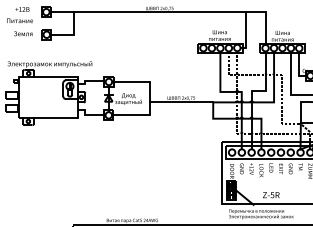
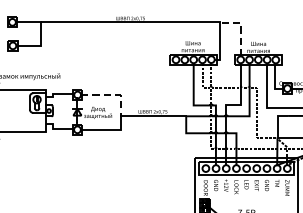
line: (265, 18) -> (240, 28), solid -> dashed
line: (142, 82) -> (112, 95), solid -> dashed

